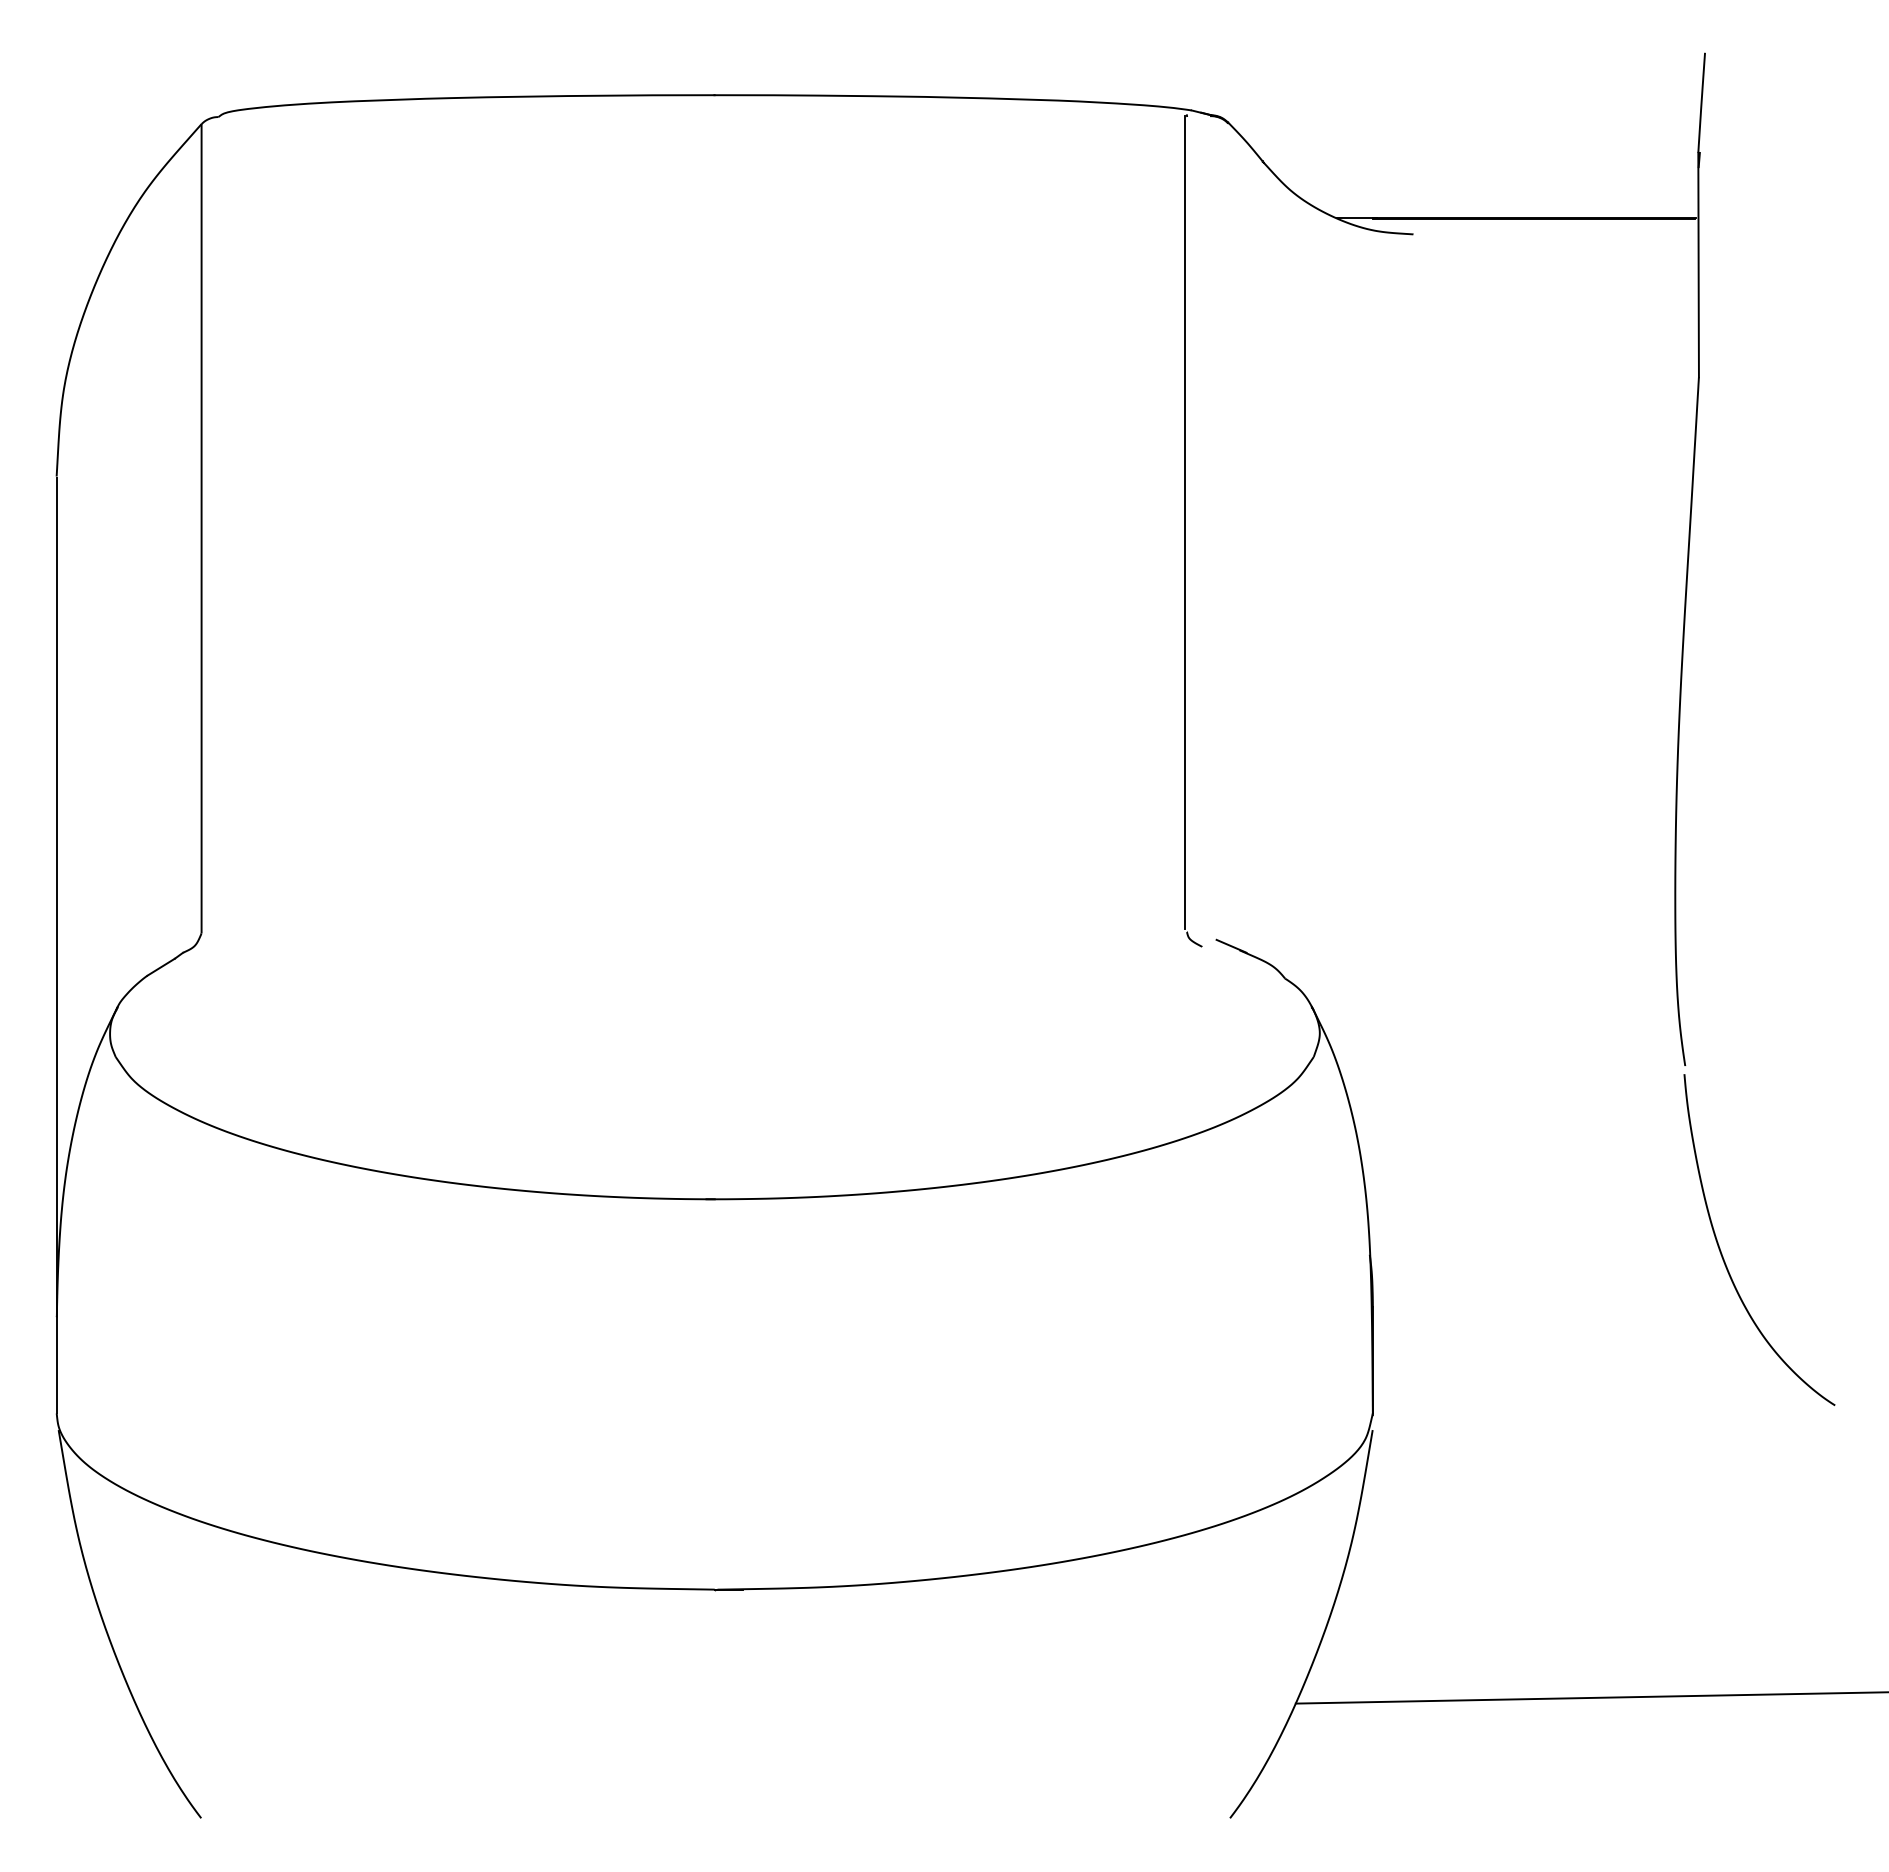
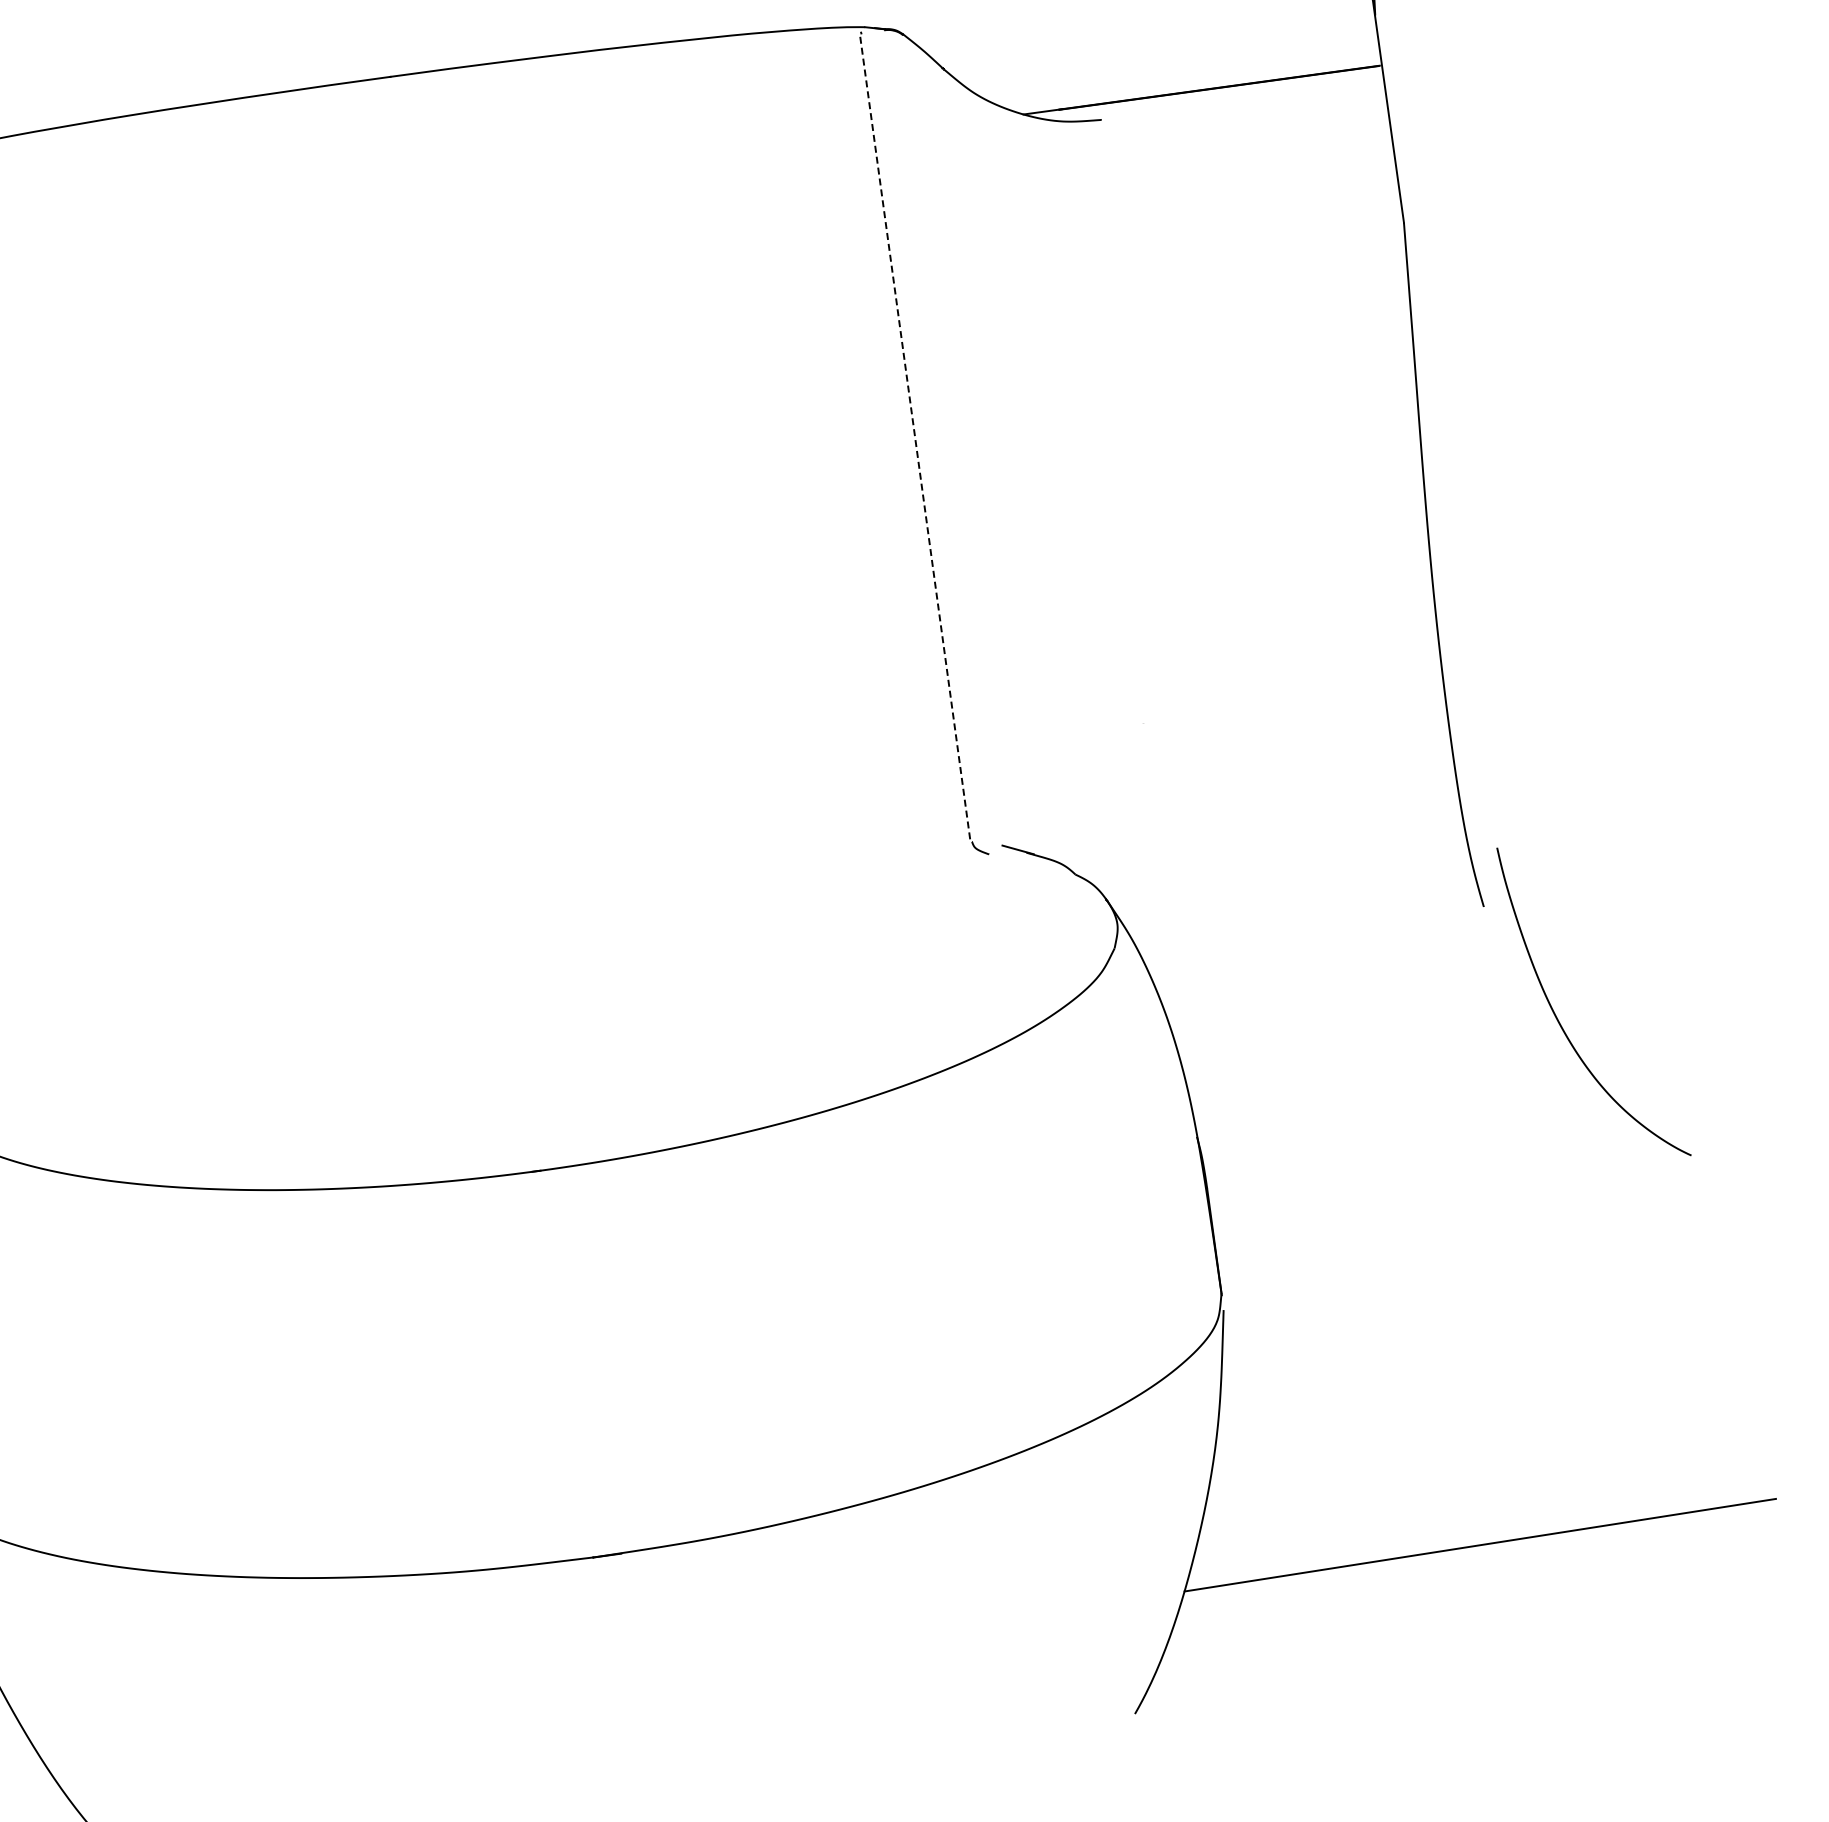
line: (1185, 522) -> (914, 436), solid -> dashed
curve: (1721, 1250) -> (1557, 1017), moved

